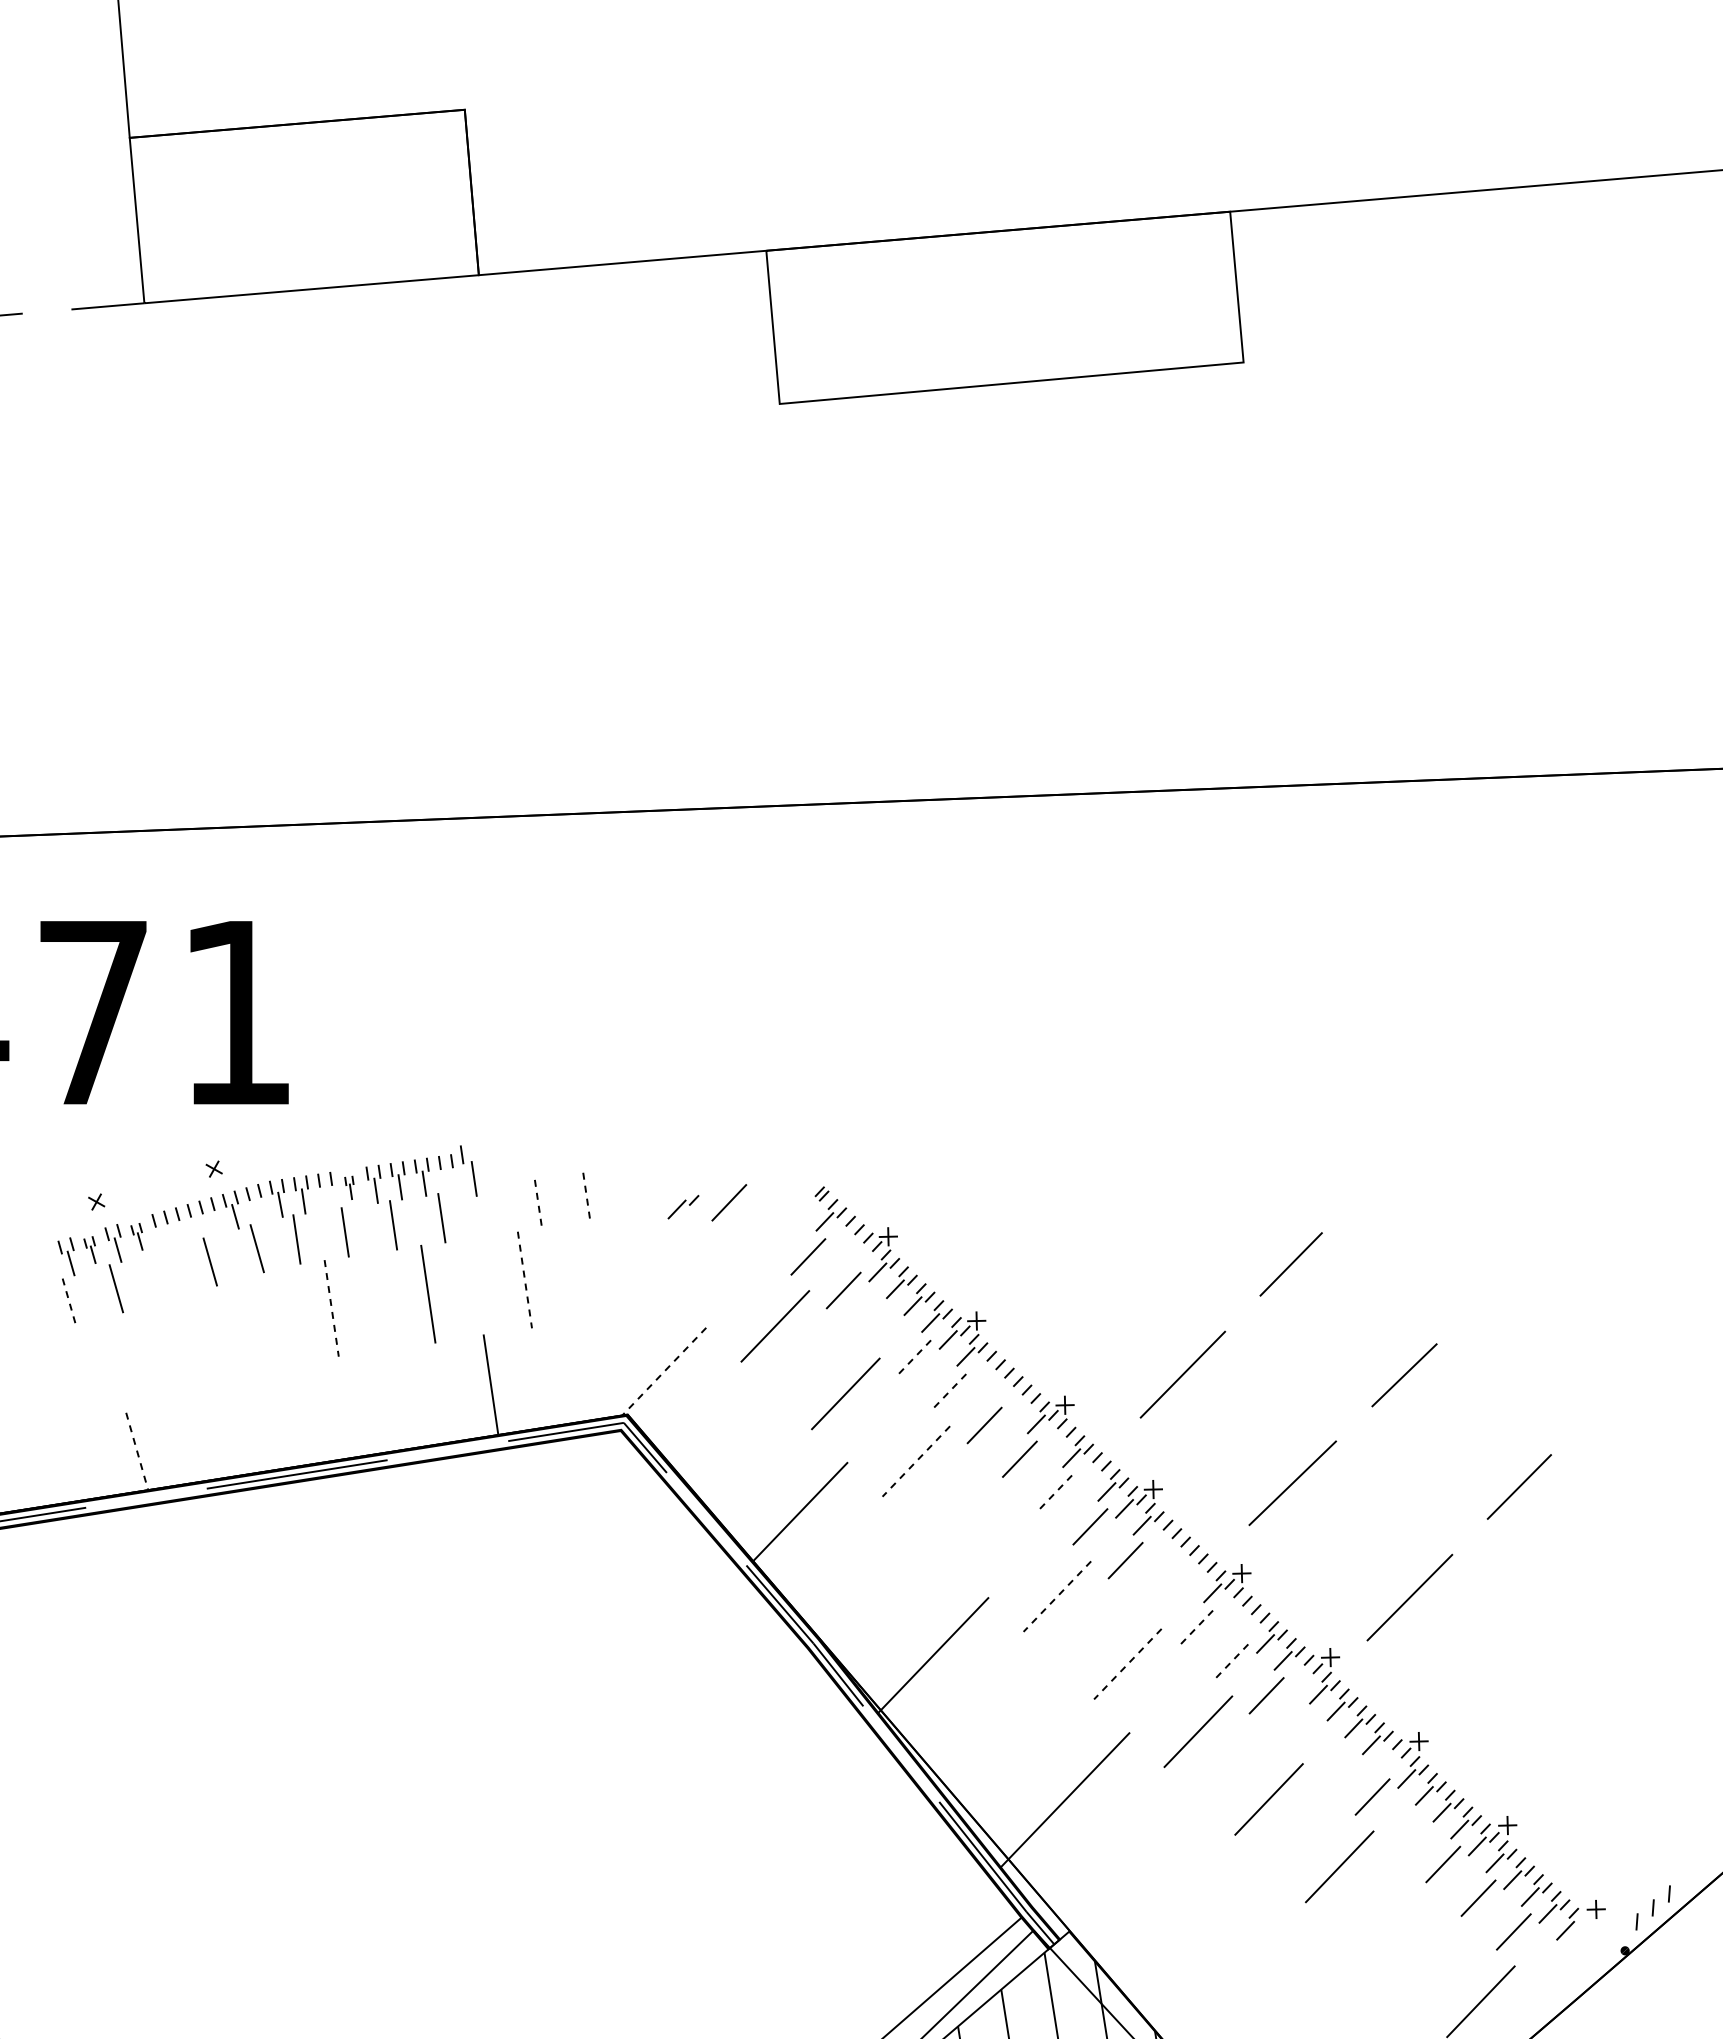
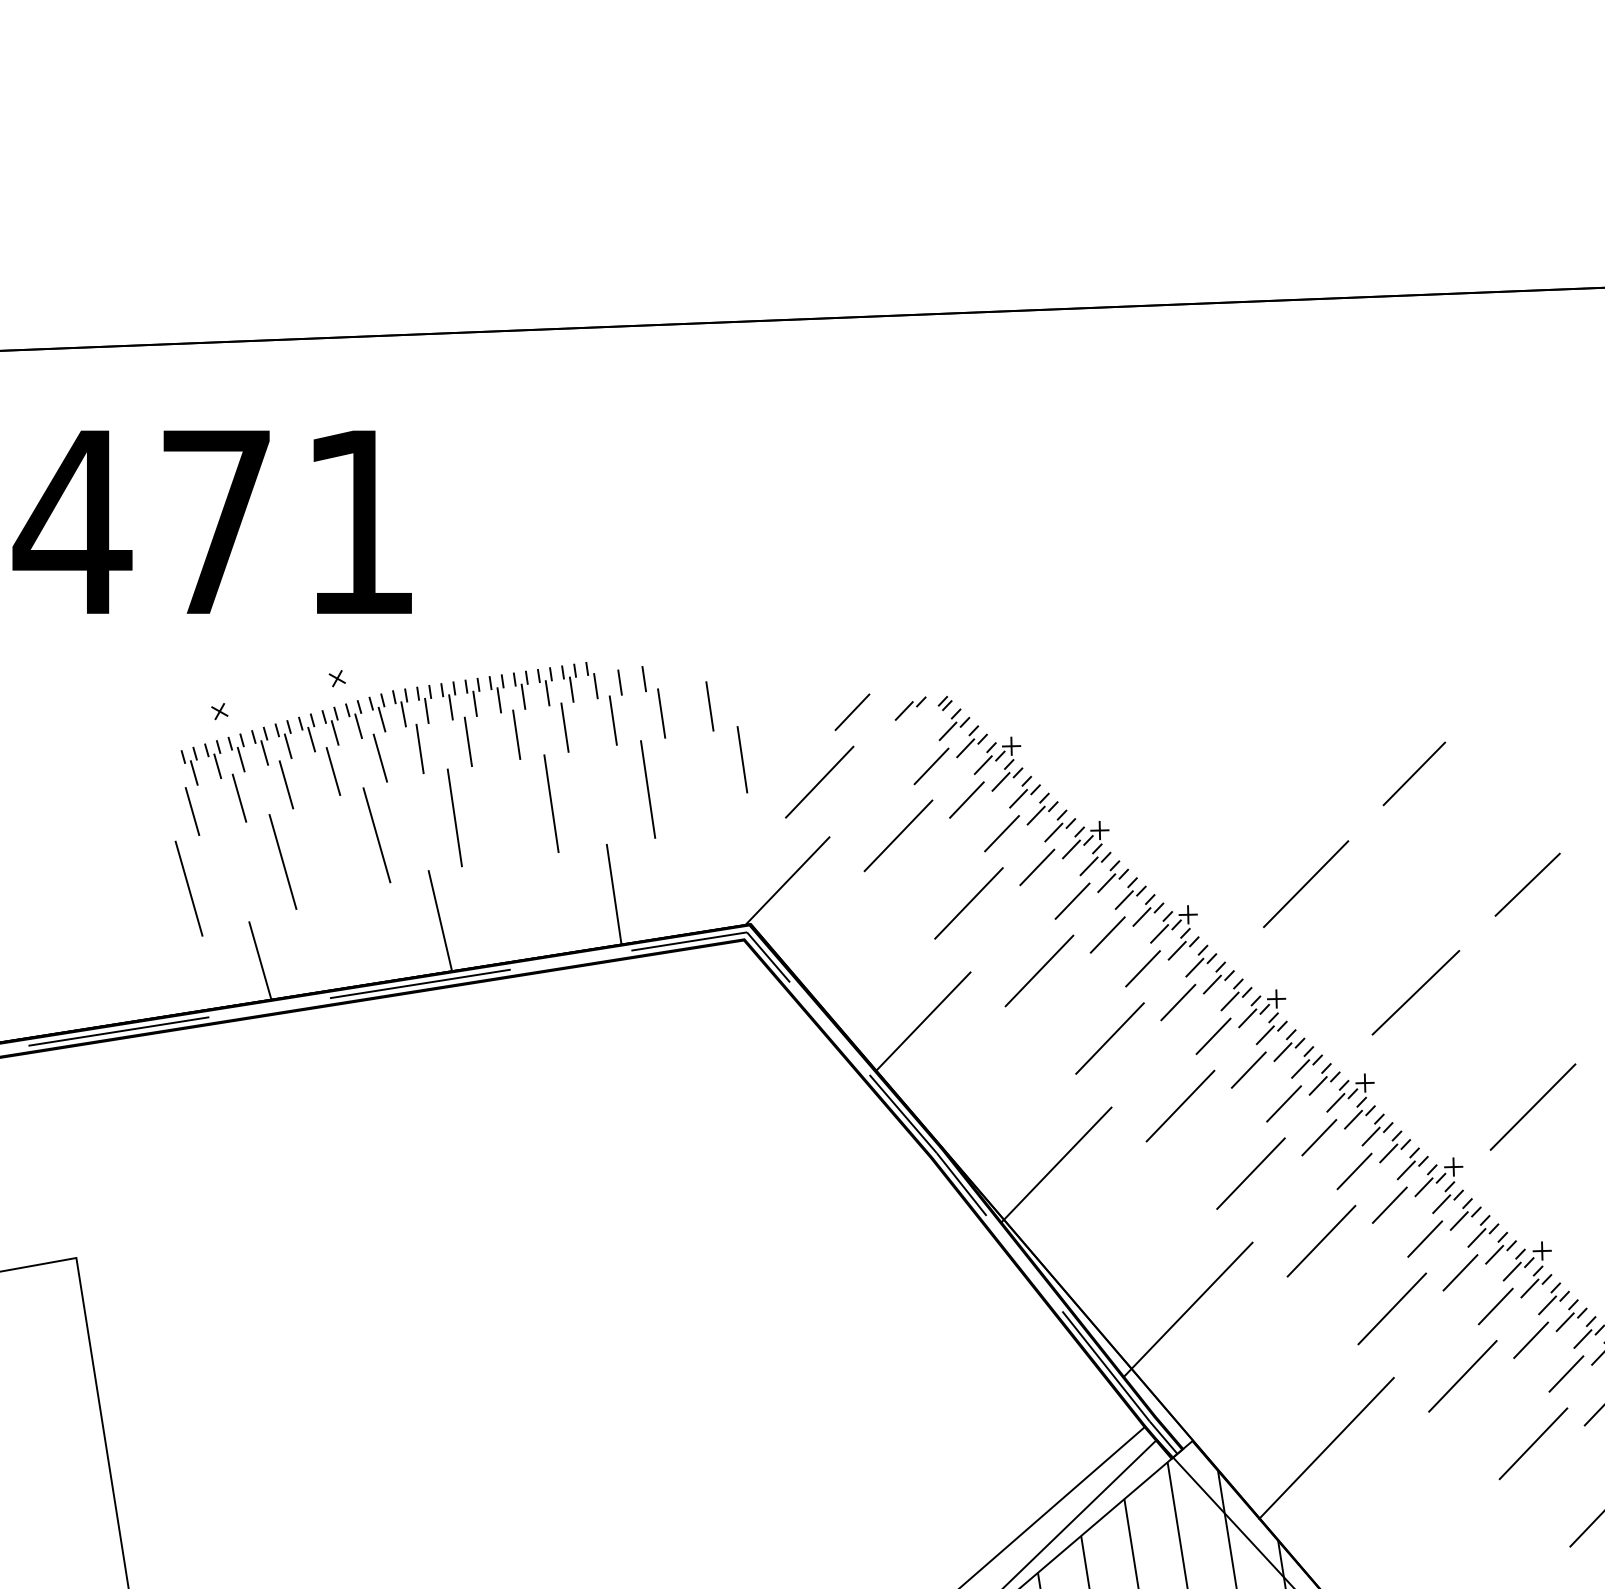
line: (520, 1169) -> (643, 679), added
part: (468, 1170) -> (591, 680), size x0.71
line: (496, 1173) -> (619, 683), added
line: (448, 1180) -> (571, 690), added
part: (349, 1187) -> (472, 697), size x1.67
line: (327, 1197) -> (450, 707), added
line: (586, 1197) -> (709, 707), dashed -> solid
line: (538, 1204) -> (661, 714), dashed -> solid
part: (683, 1207) -> (910, 709), moved
line: (258, 1209) -> (381, 719), added
line: (489, 1210) -> (612, 720), added
line: (211, 1223) -> (334, 733), added
line: (188, 1229) -> (311, 739), added
part: (136, 1236) -> (259, 746), size x1.43
line: (164, 1236) -> (287, 746), added
line: (842, 1238) -> (965, 748), added
part: (89, 1249) -> (212, 759), size x1.43
line: (618, 1249) -> (741, 759), added
line: (859, 1255) -> (982, 765), added
line: (696, 1272) -> (819, 782), added
line: (162, 1274) -> (285, 784), added
line: (524, 1280) -> (647, 790), dashed -> solid
line: (69, 1302) -> (192, 812), dashed -> solid
line: (331, 1308) -> (454, 818), dashed -> solid
line: (878, 1323) -> (1001, 833), added
line: (253, 1325) -> (376, 835), added
line: (159, 1352) -> (282, 862), added
line: (913, 1358) -> (1036, 868), dashed -> solid
line: (664, 1371) -> (787, 881), dashed -> solid
line: (983, 1373) -> (1106, 883), added
line: (65, 1379) -> (188, 889), added
line: (1000, 1390) -> (1123, 900), added
line: (949, 1392) -> (1072, 902), dashed -> solid
line: (1018, 1407) -> (1141, 917), added
line: (316, 1411) -> (439, 921), added
line: (1053, 1441) -> (1176, 951), added
line: (137, 1451) -> (260, 961), dashed -> solid
line: (916, 1461) -> (1039, 971), dashed -> solid
line: (1088, 1474) -> (1211, 984), added
line: (1054, 1493) -> (1177, 1003), dashed -> solid
line: (986, 1528) -> (1109, 1038), added
line: (1159, 1542) -> (1282, 1052), added
line: (1176, 1559) -> (1299, 1069), added
line: (1194, 1576) -> (1317, 1086), added
line: (1160, 1594) -> (1283, 1104), added
line: (1057, 1596) -> (1180, 1106), dashed -> solid
line: (1229, 1610) -> (1352, 1120), added
line: (1247, 1626) -> (1370, 1136), added
line: (1195, 1628) -> (1318, 1138), dashed -> solid
line: (1231, 1662) -> (1354, 1172), dashed -> solid
line: (1127, 1664) -> (1250, 1174), dashed -> solid
line: (1300, 1677) -> (1423, 1187), added
line: (1301, 1729) -> (1424, 1239), added
line: (1388, 1761) -> (1511, 1271), added
line: (1337, 1762) -> (1460, 1272), added
line: (1407, 1830) -> (1530, 1340), added
line: (1410, 1934) -> (1533, 1444), added
line: (1203, 1938) -> (1326, 1448), added

